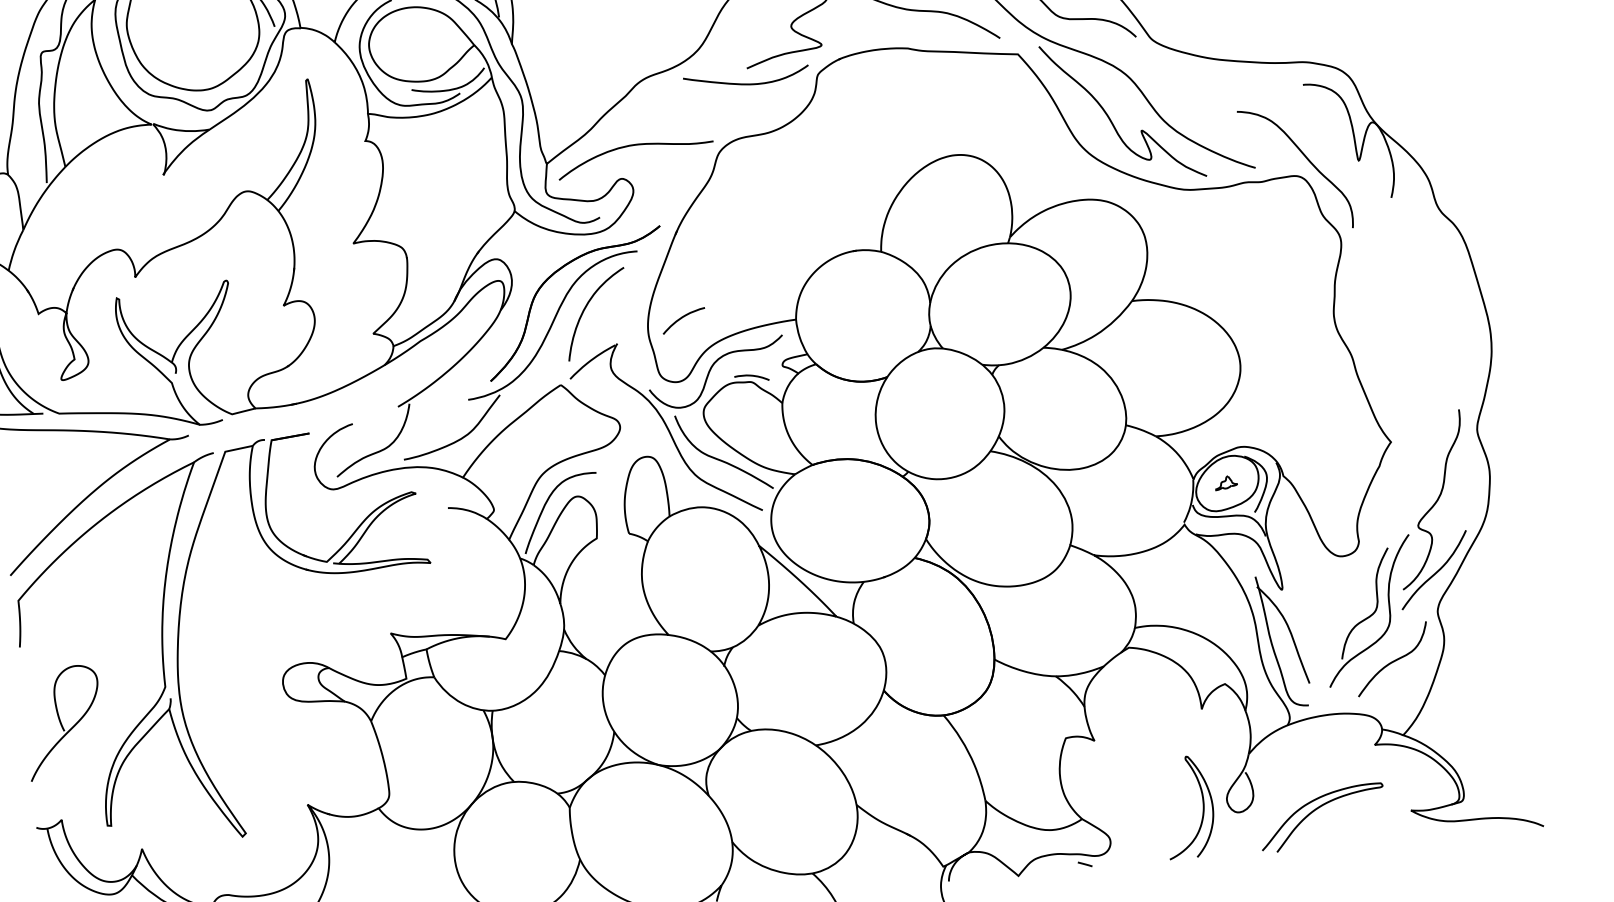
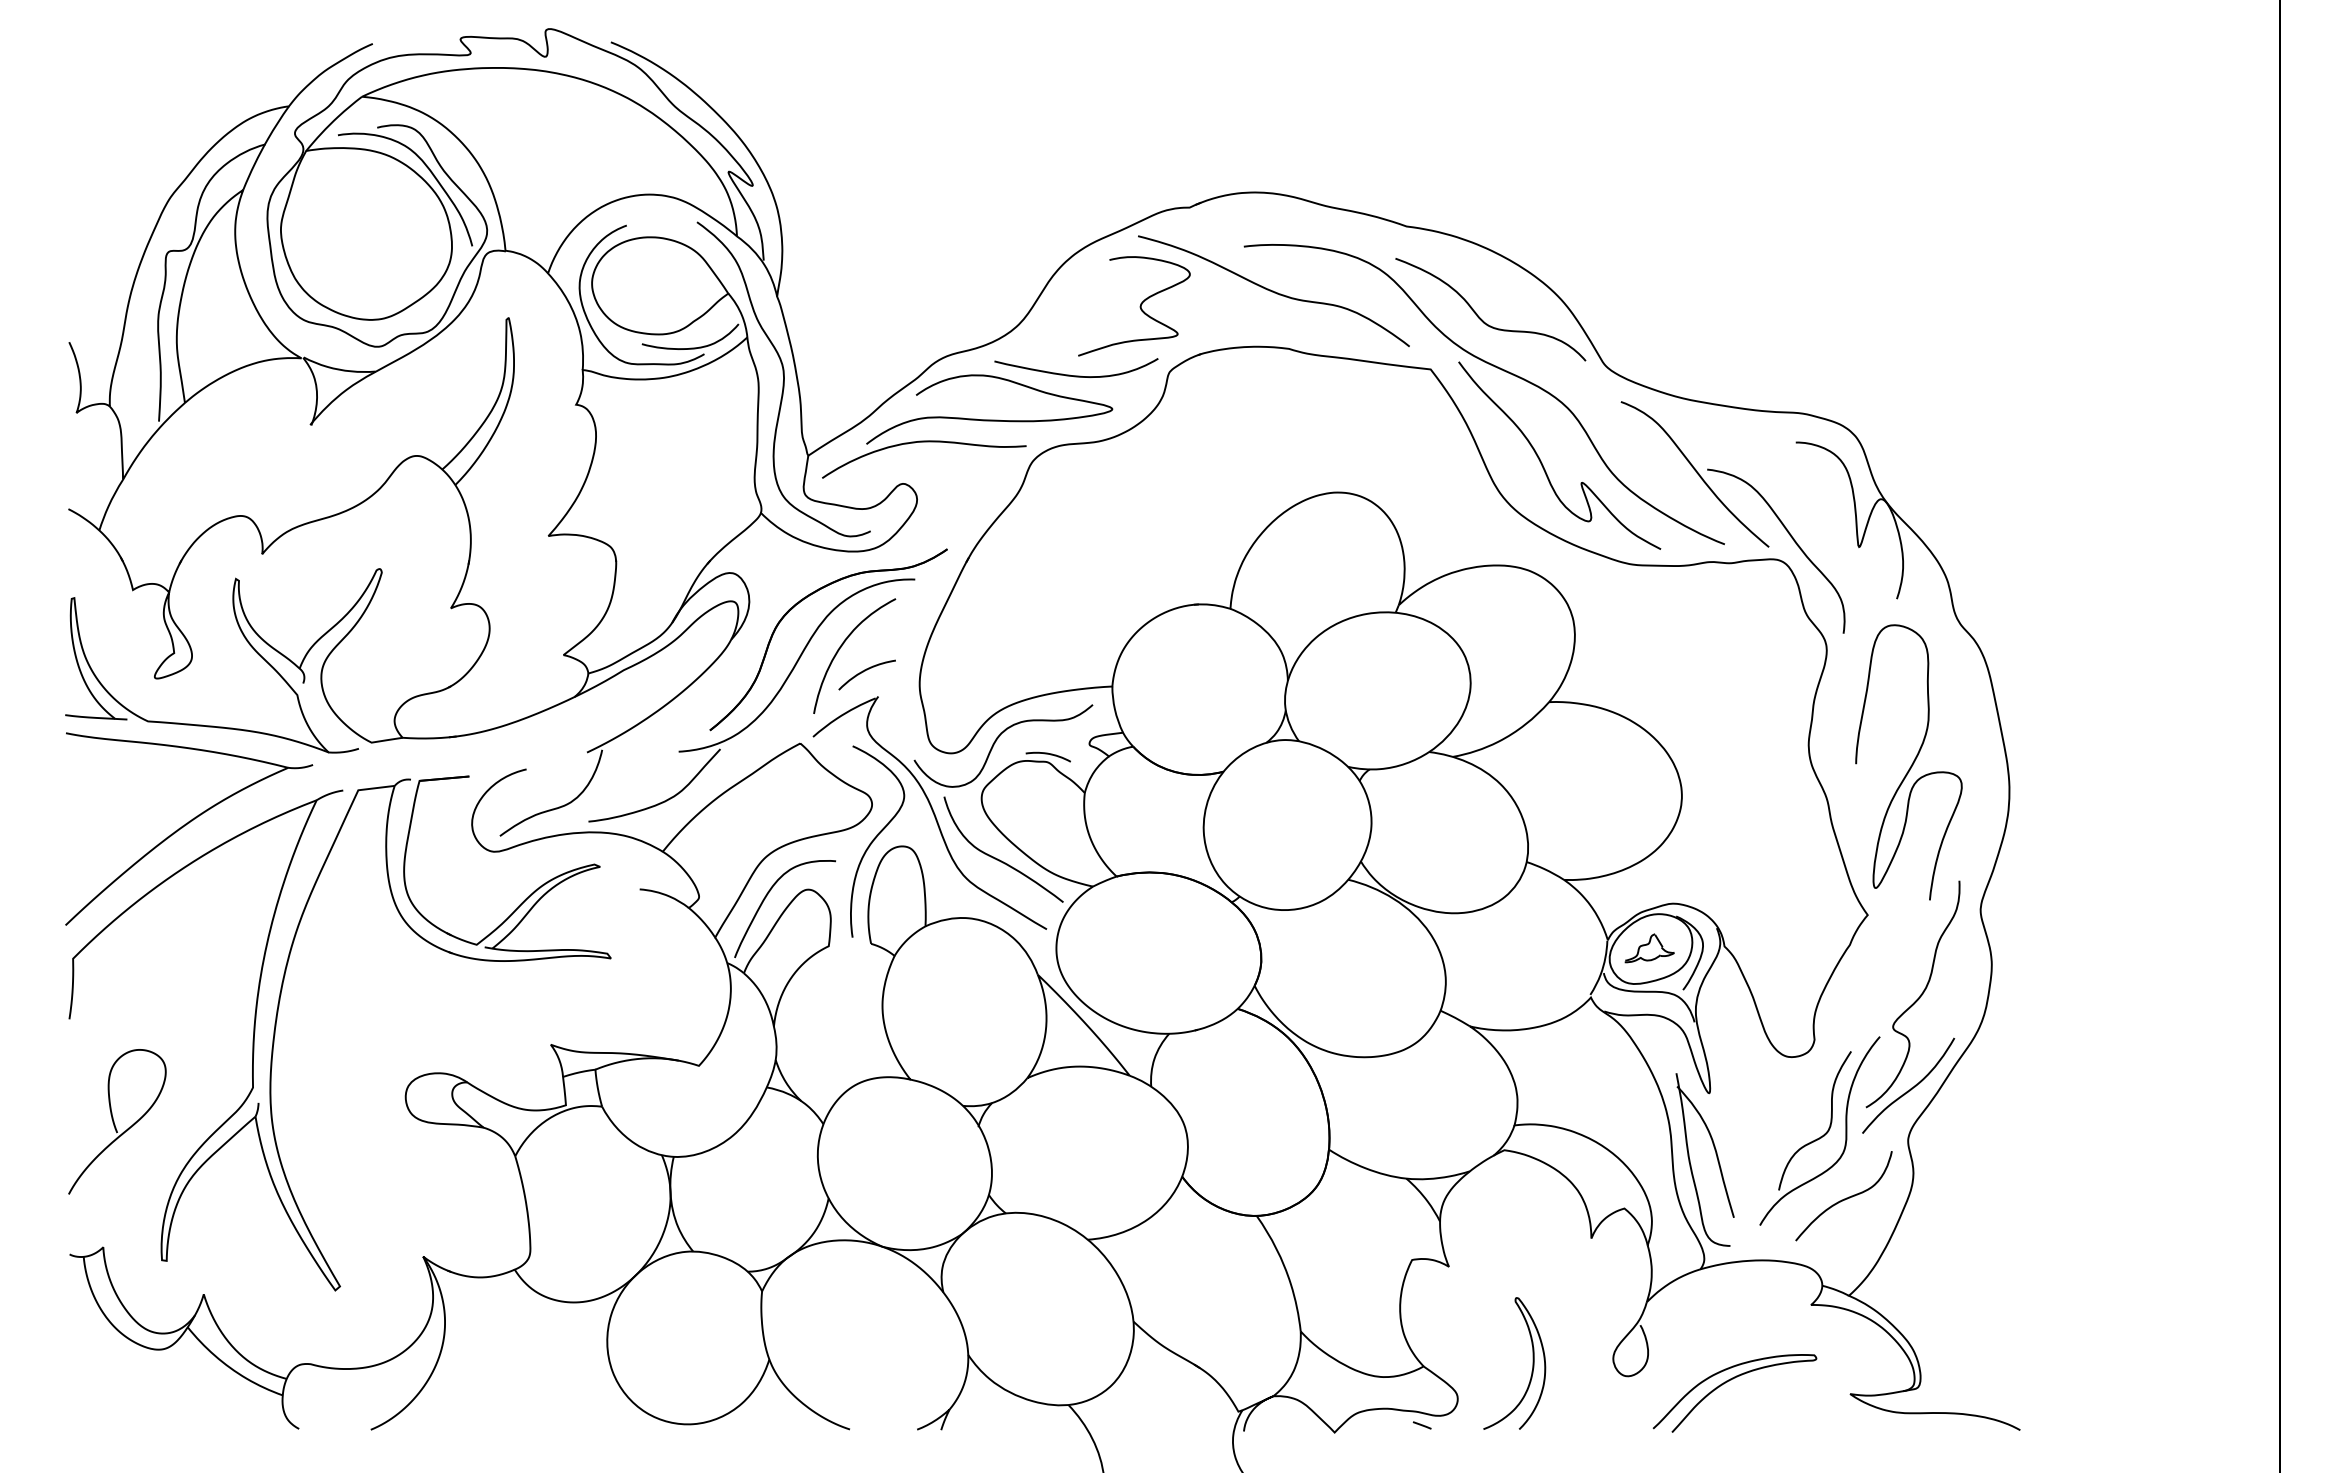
curve: (1228, 115) -> (1696, 473), added
curve: (683, 123) -> (989, 419), added
curve: (682, 318) -> (865, 671), moved
curve: (1414, 323) -> (1911, 764), added
curve: (625, 453) -> (875, 839), added
part: (1226, 482) -> (1649, 948), size x1.67
curve: (1202, 805) -> (1532, 1363), moved

